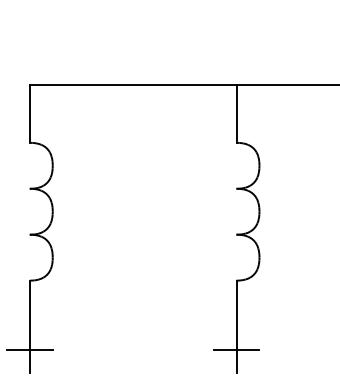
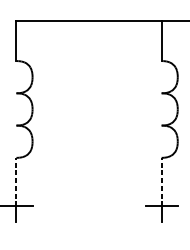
line: (29, 314) -> (16, 181), solid -> dashed
line: (236, 314) -> (161, 181), solid -> dashed

